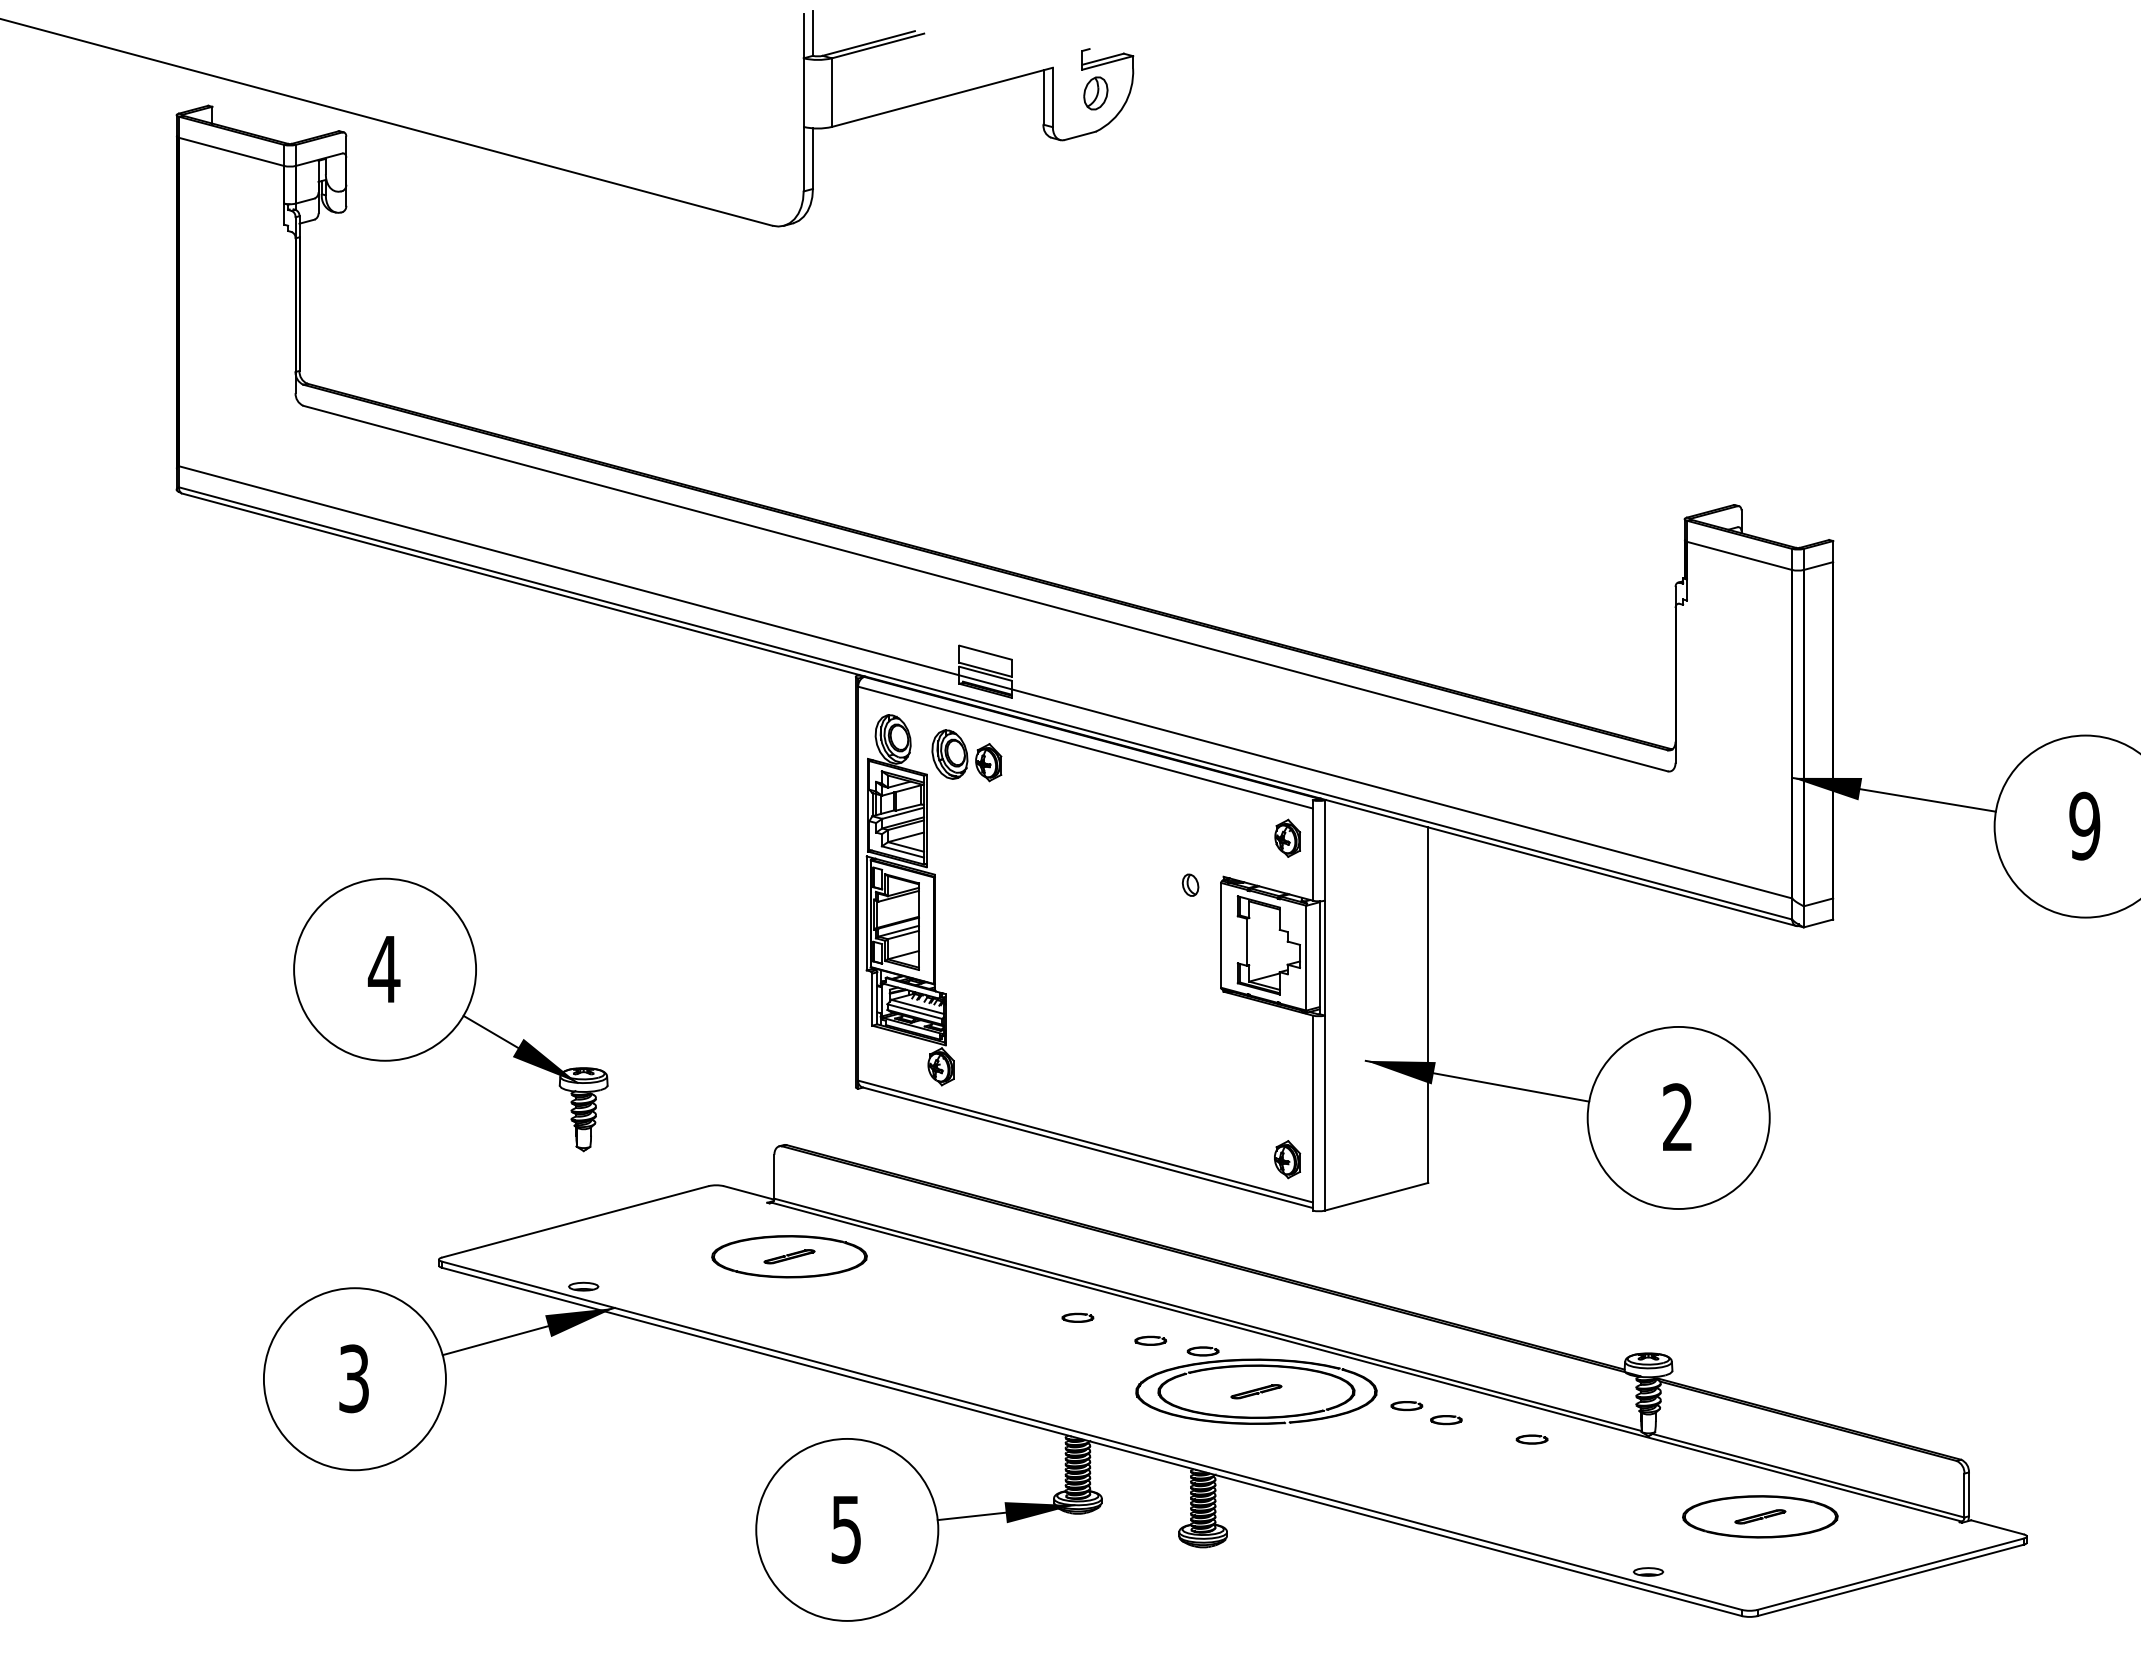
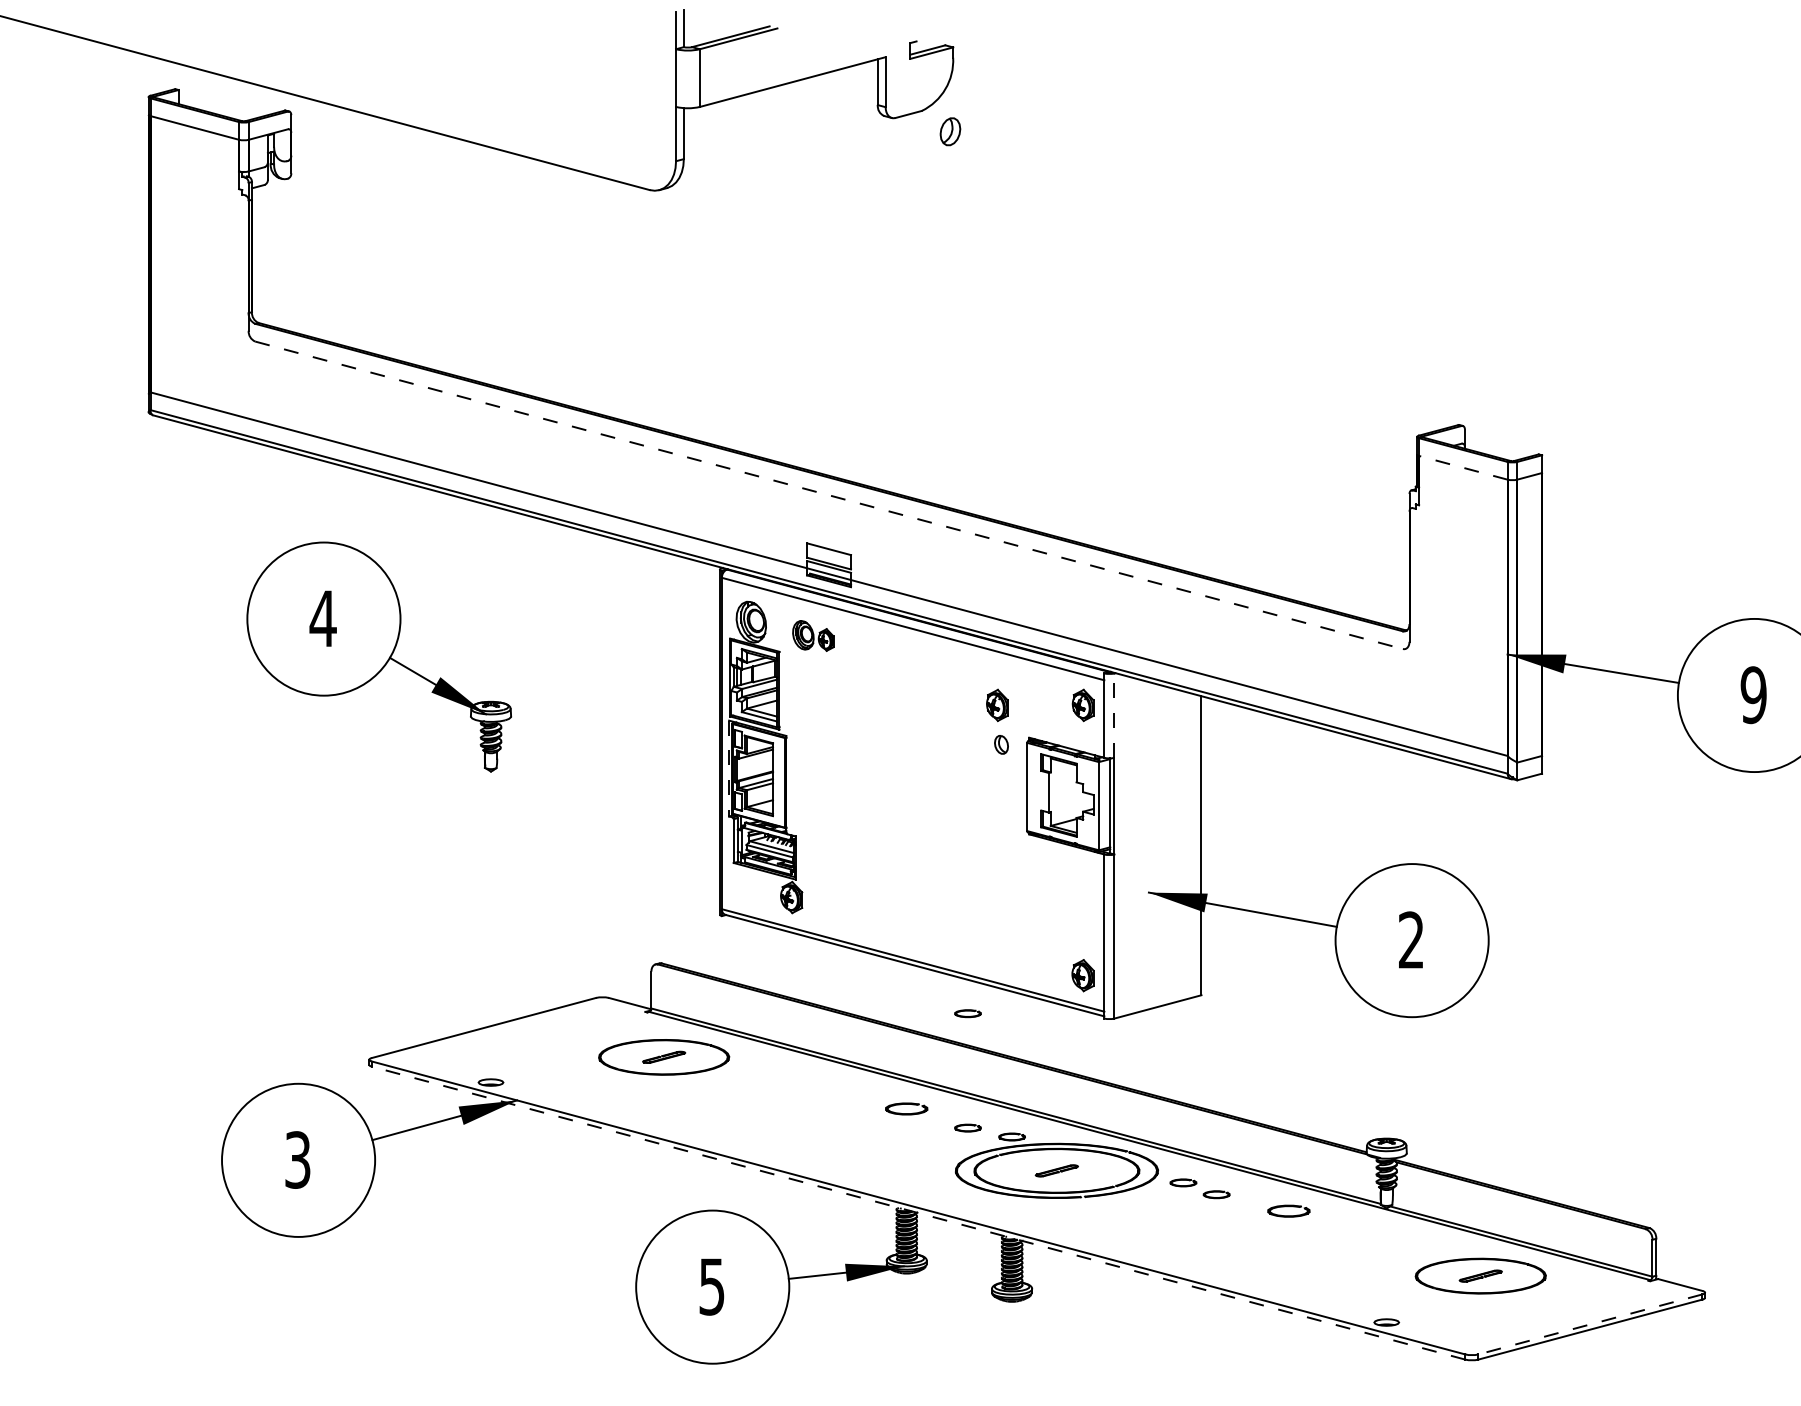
part: (1095, 93) -> (950, 131), moved
line: (1739, 555) -> (1463, 467), solid -> dashed
line: (986, 588) -> (829, 495), solid -> dashed
part: (966, 755) -> (813, 635), size x0.7
part: (1185, 837) -> (997, 704), added
line: (1324, 850) -> (1114, 715), solid -> dashed
line: (866, 913) -> (728, 768), solid -> dashed
part: (450, 1014) -> (378, 656), moved
part: (1150, 1204) -> (967, 1013), added
part: (1077, 1317) -> (906, 1108), size x1.6
part: (1531, 1439) -> (1288, 1211), size x1.6
line: (1092, 1441) -> (919, 1212), solid -> dashed
line: (1890, 1574) -> (1590, 1324), solid -> dashed

